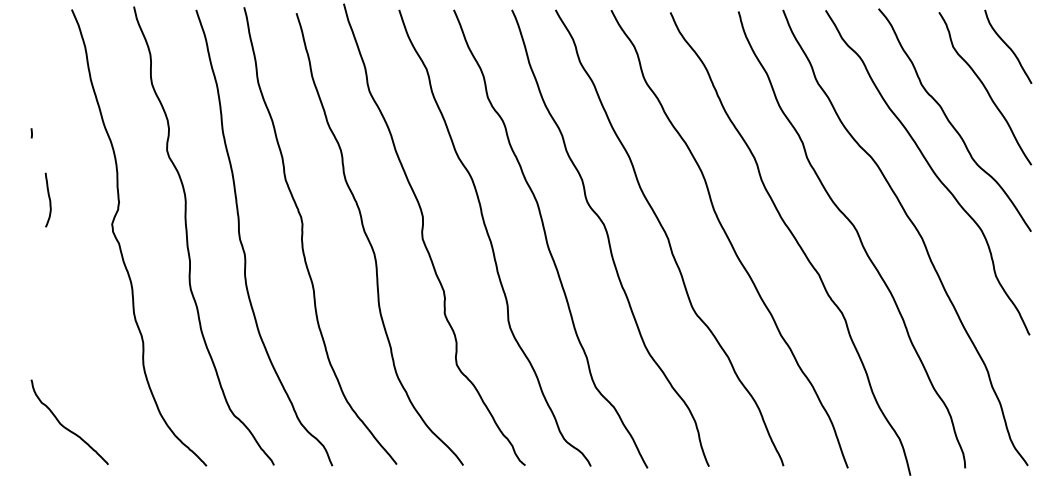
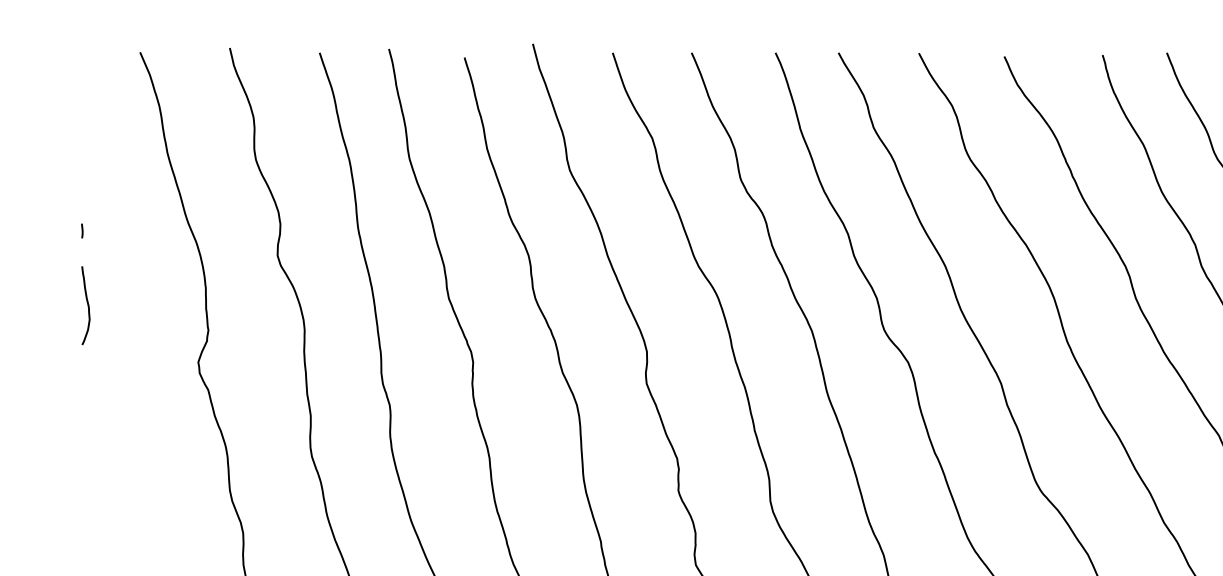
curve: (48, 198) -> (86, 303), moved

